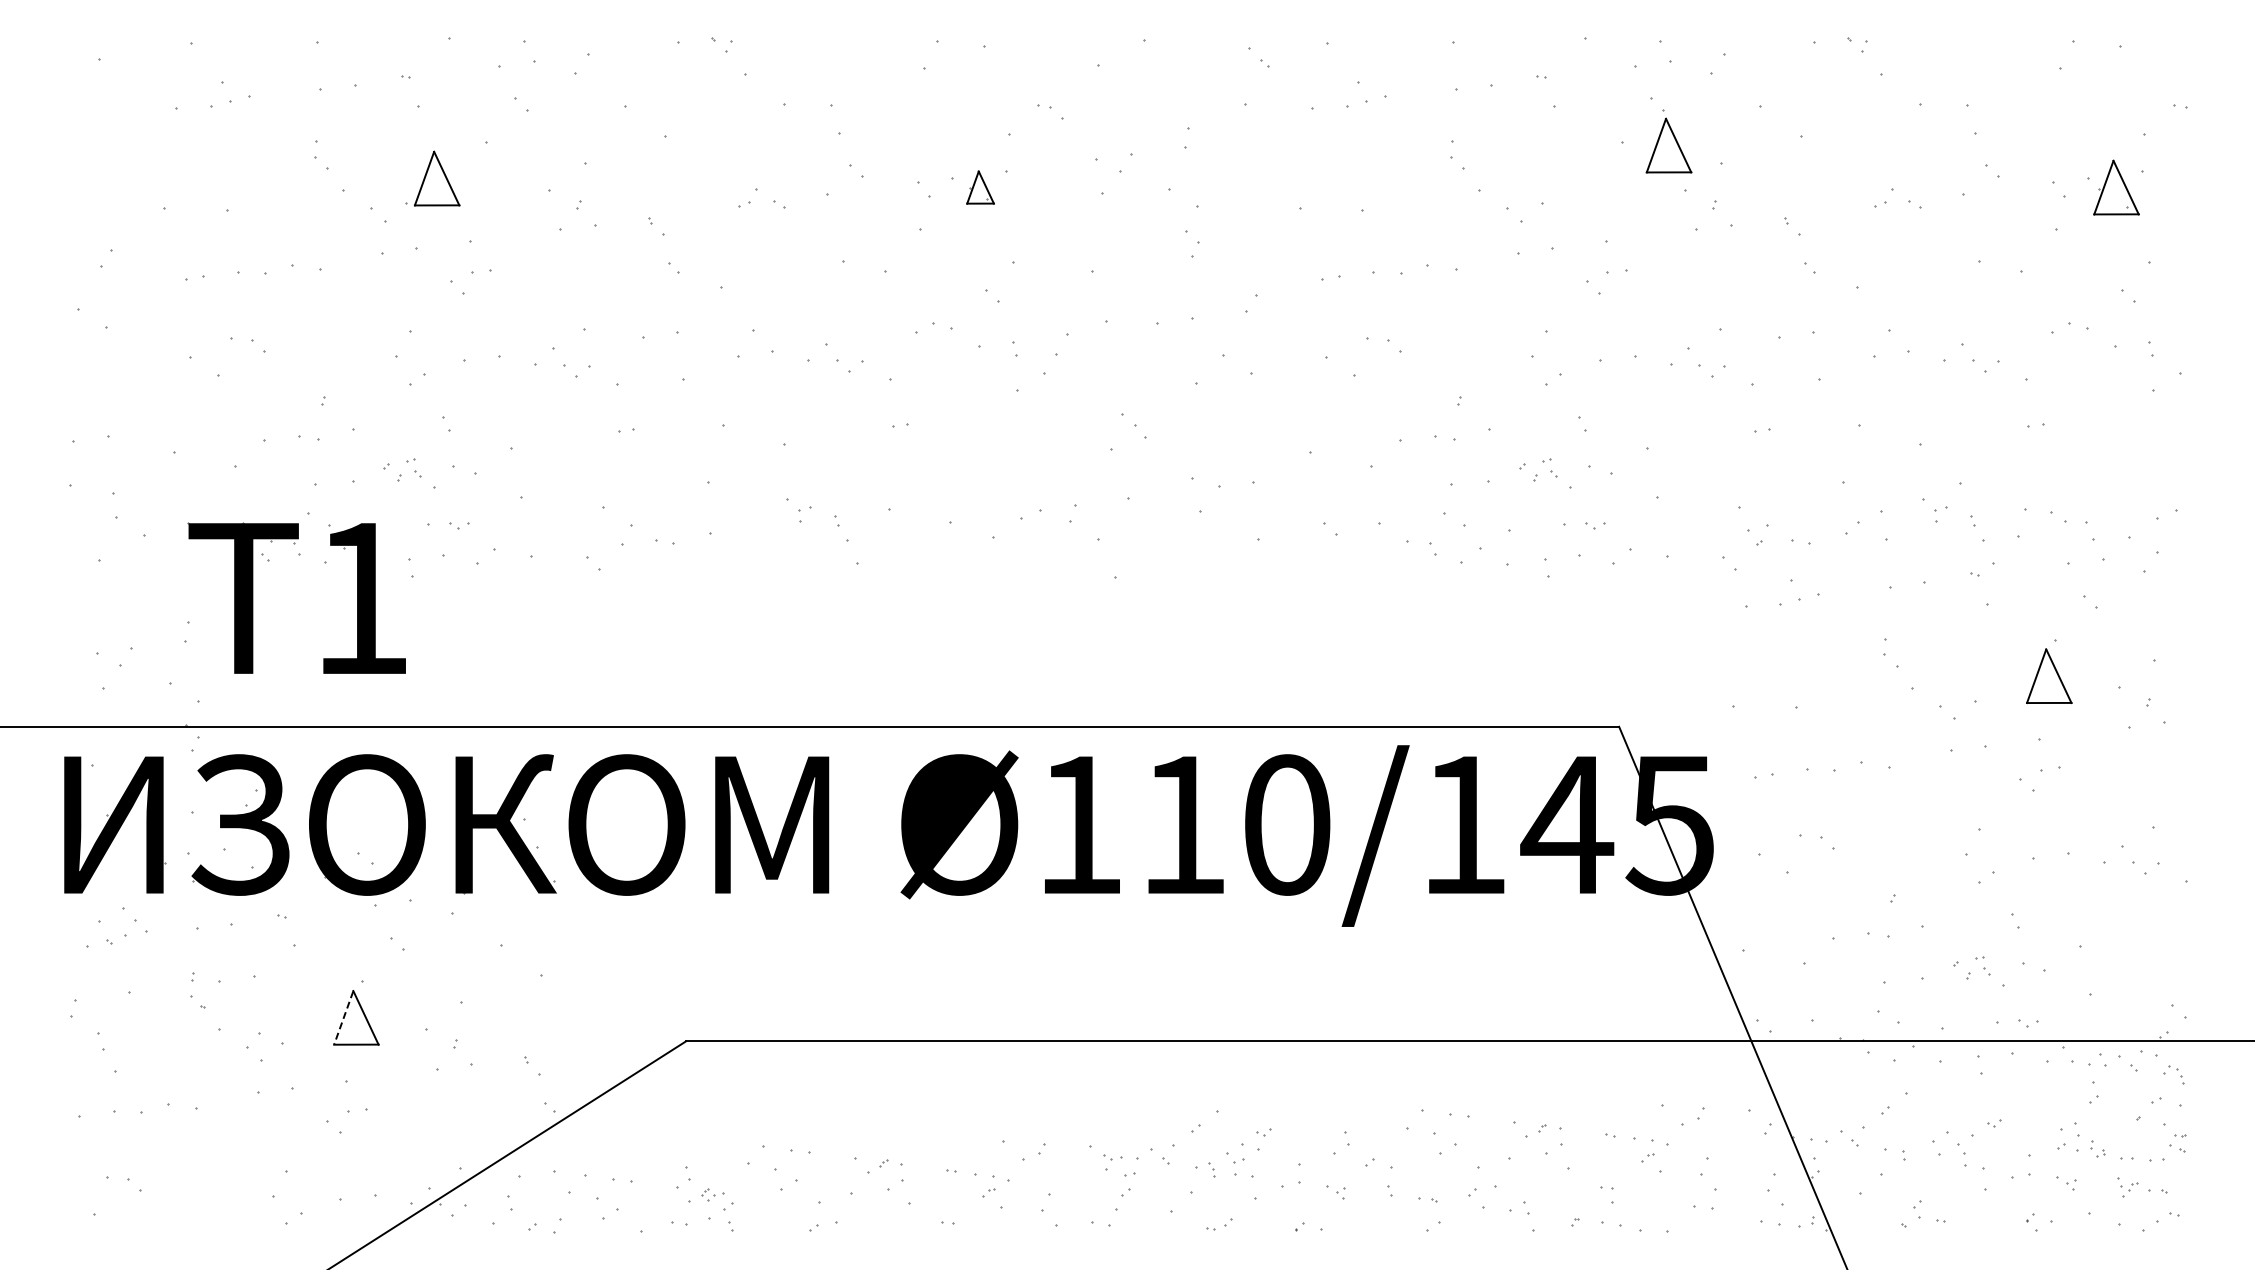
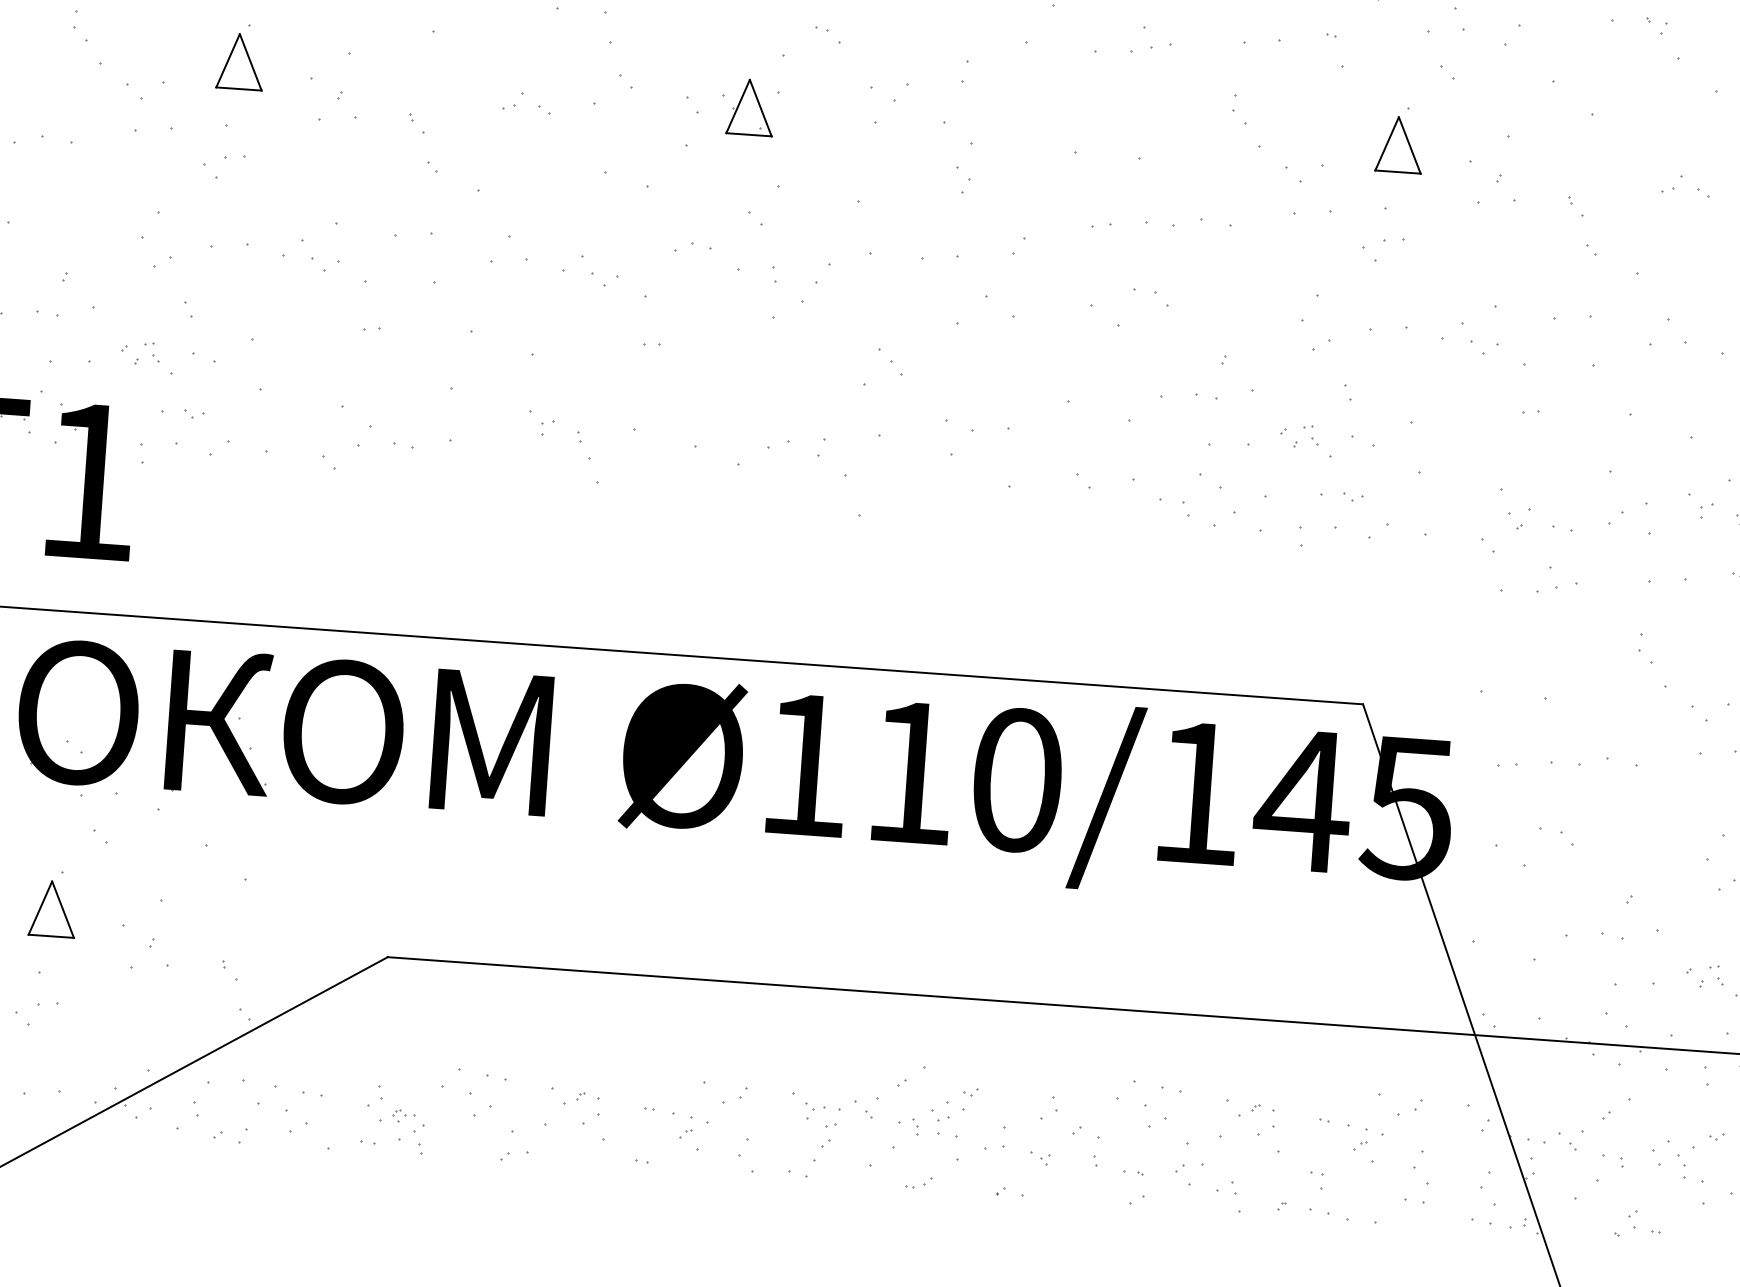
part: (1668, 145) -> (1399, 144), moved
part: (436, 178) -> (240, 61), moved
part: (980, 187) -> (750, 107), size x1.67
line: (343, 1018) -> (40, 908), dashed -> solid

